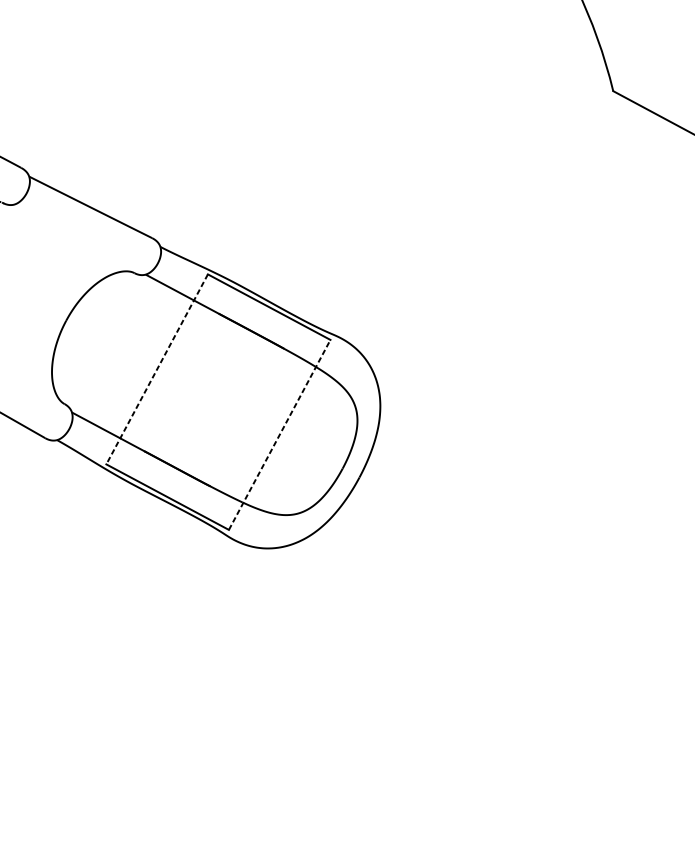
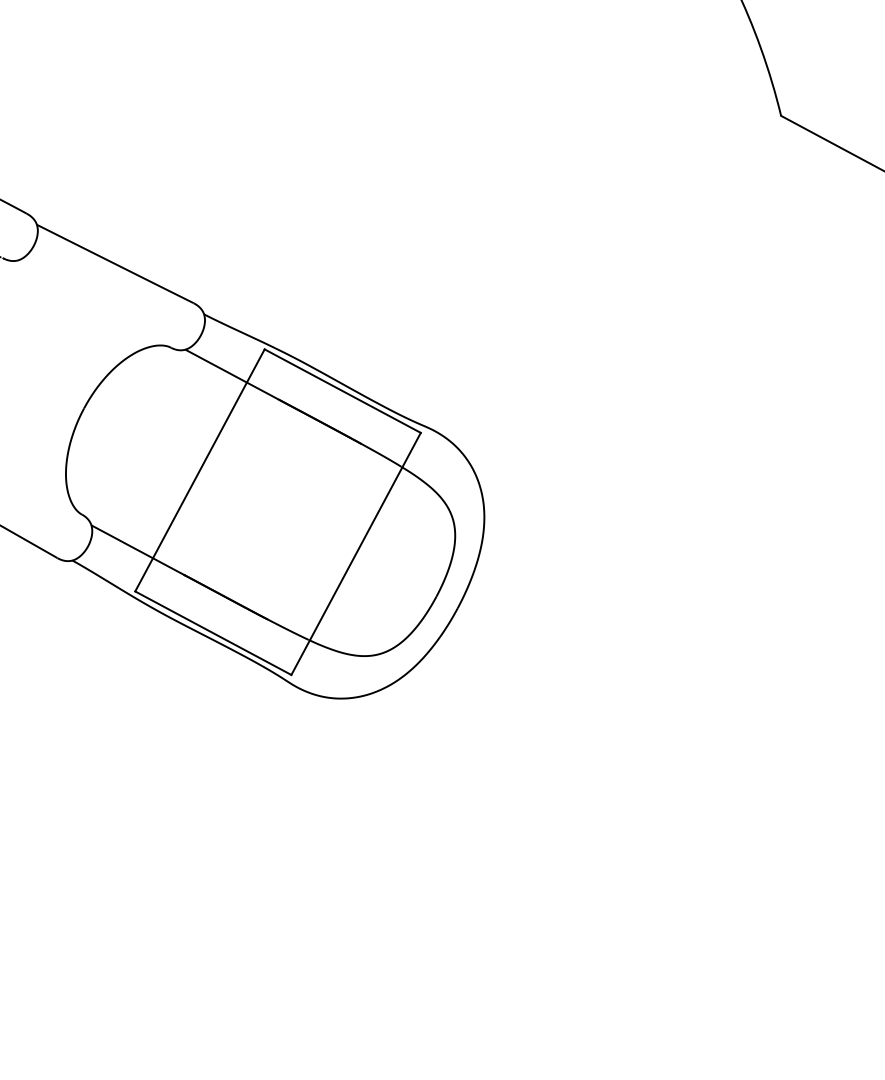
line: (156, 369) -> (199, 470), dashed -> solid
line: (280, 434) -> (356, 553), dashed -> solid

